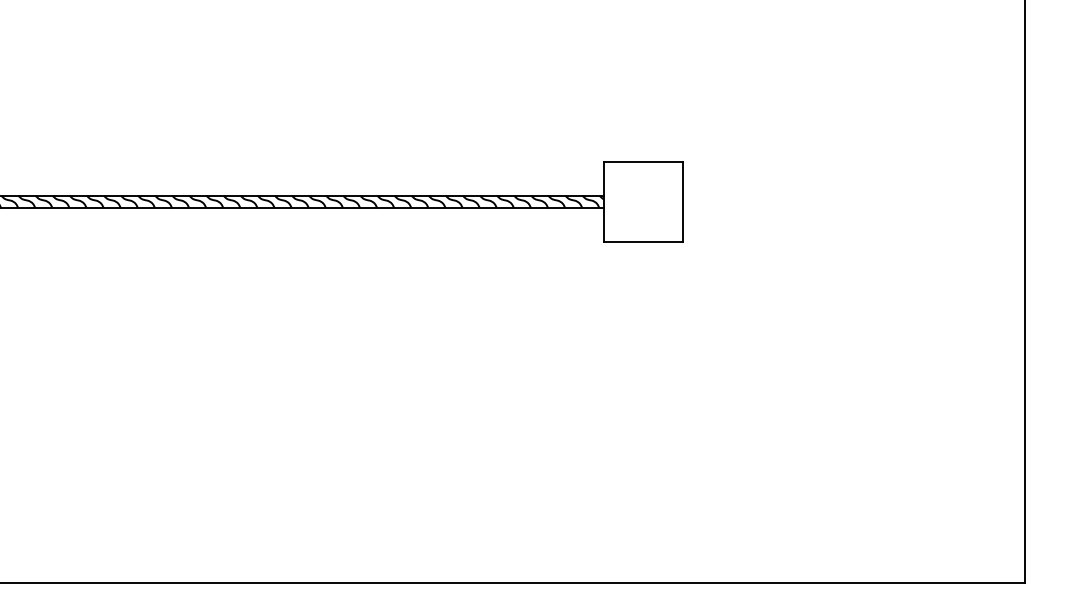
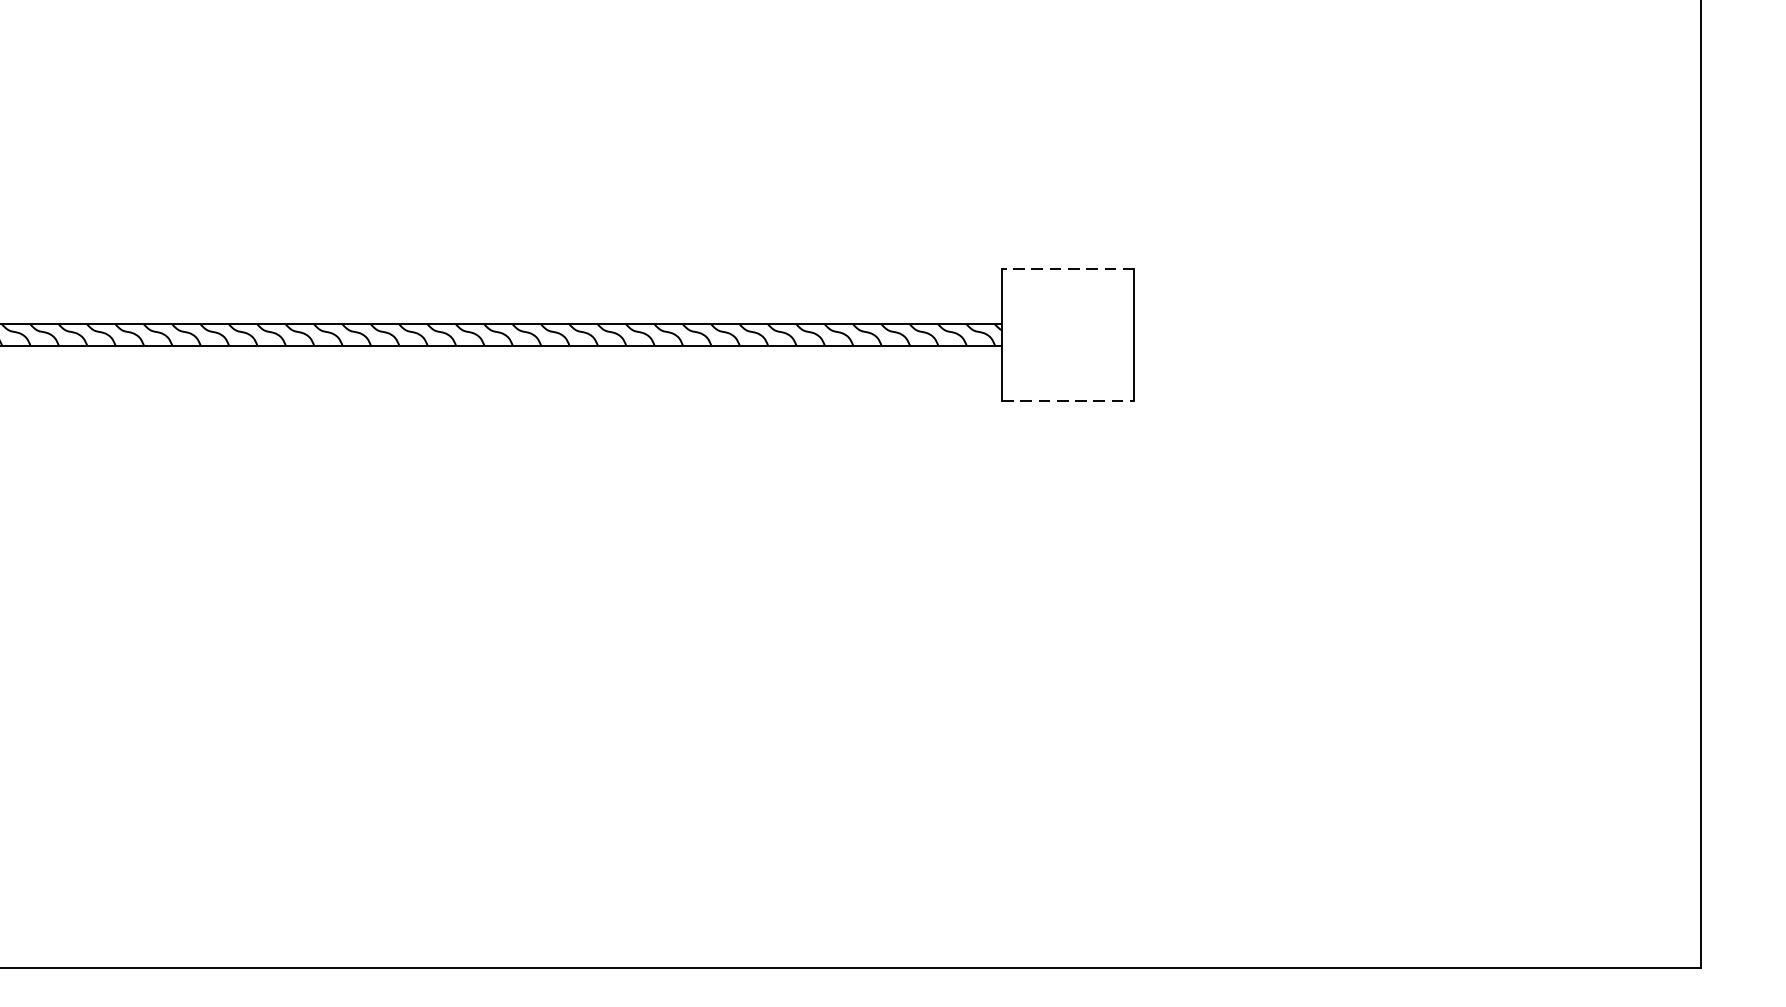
line: (643, 162) -> (1068, 269), solid -> dashed
line: (643, 241) -> (1068, 400), solid -> dashed

